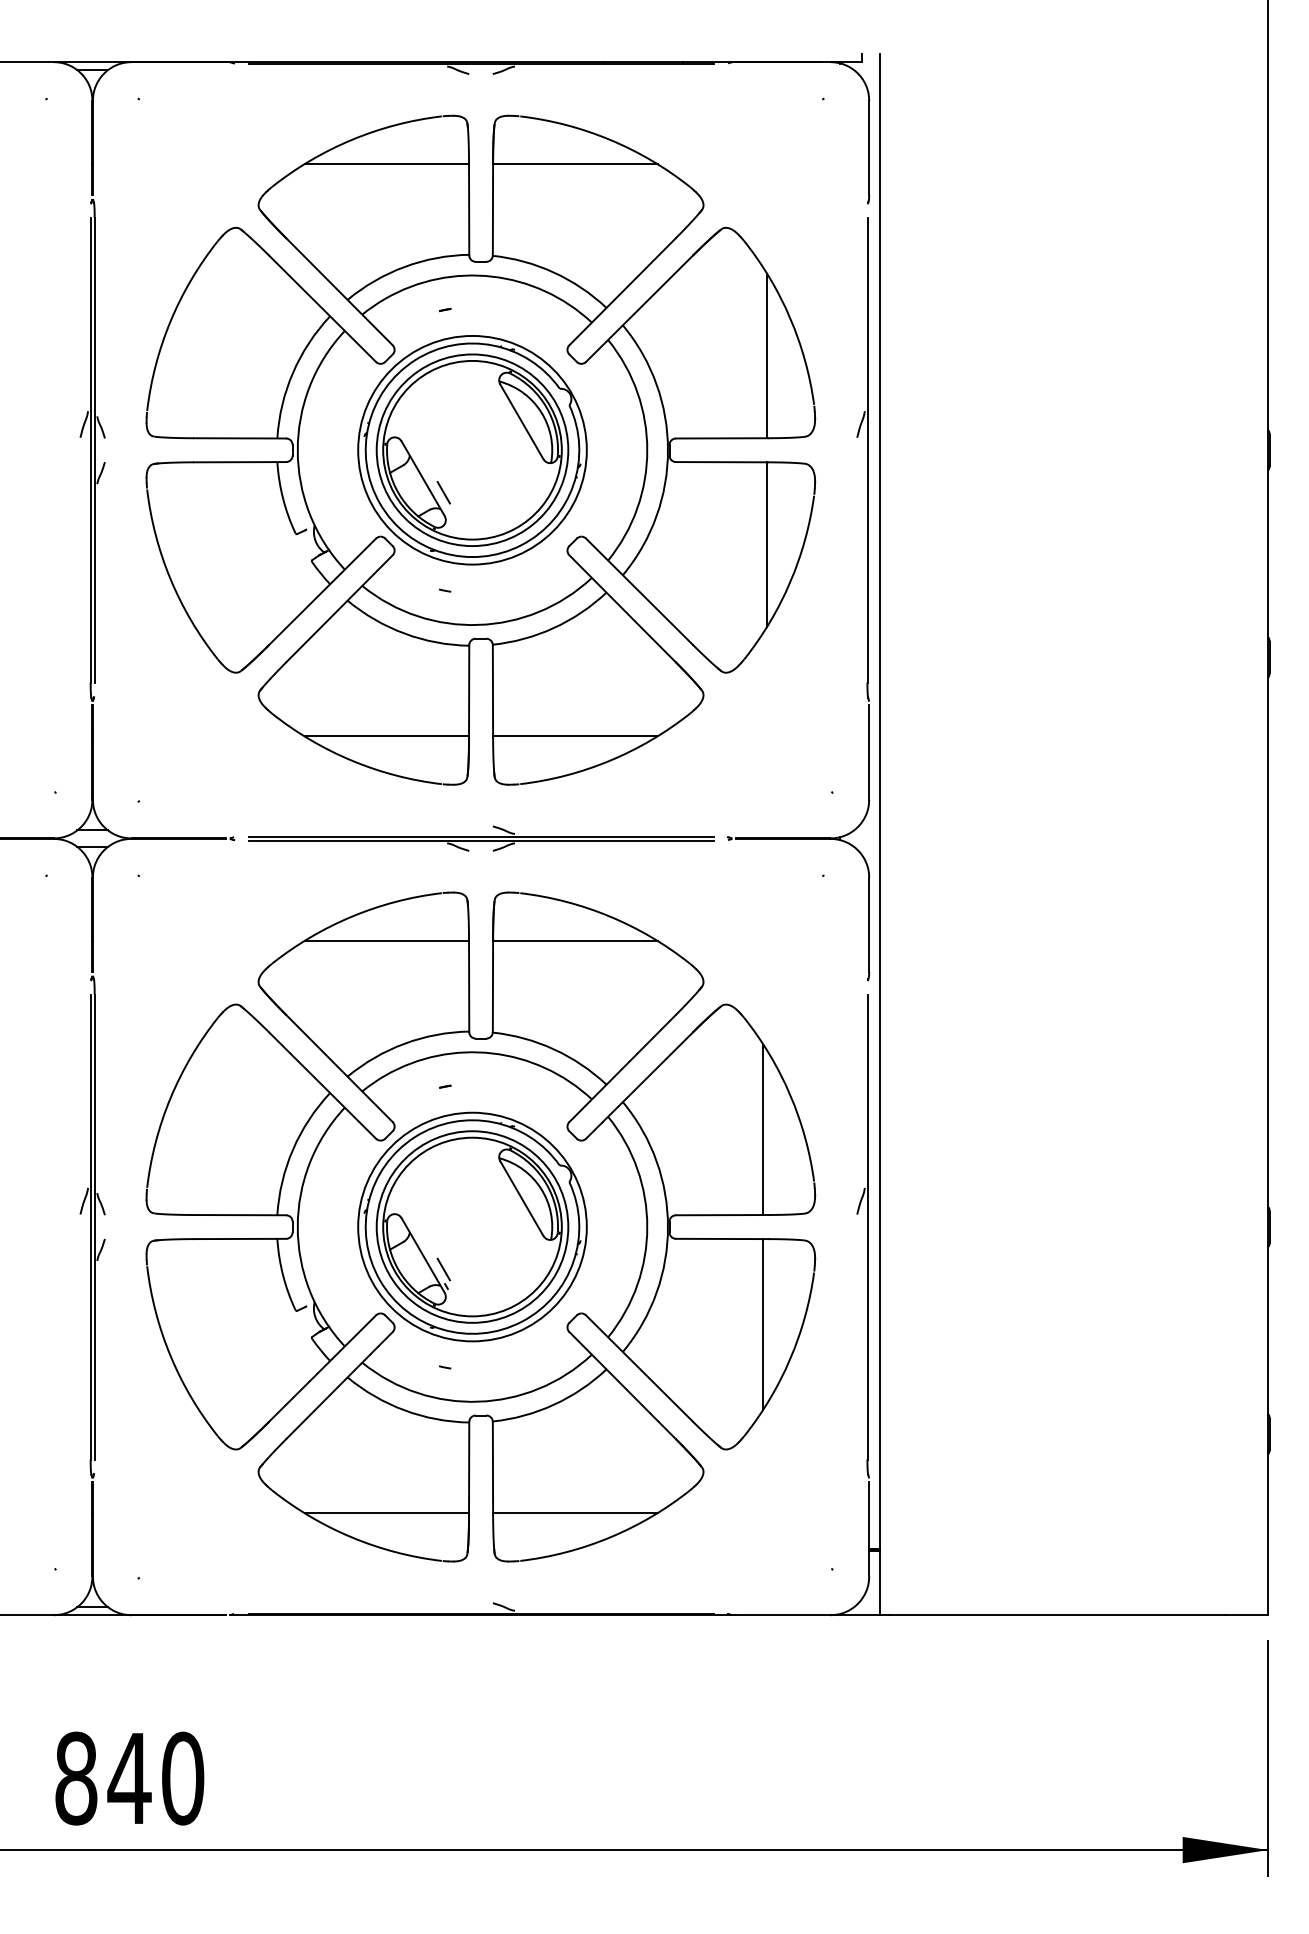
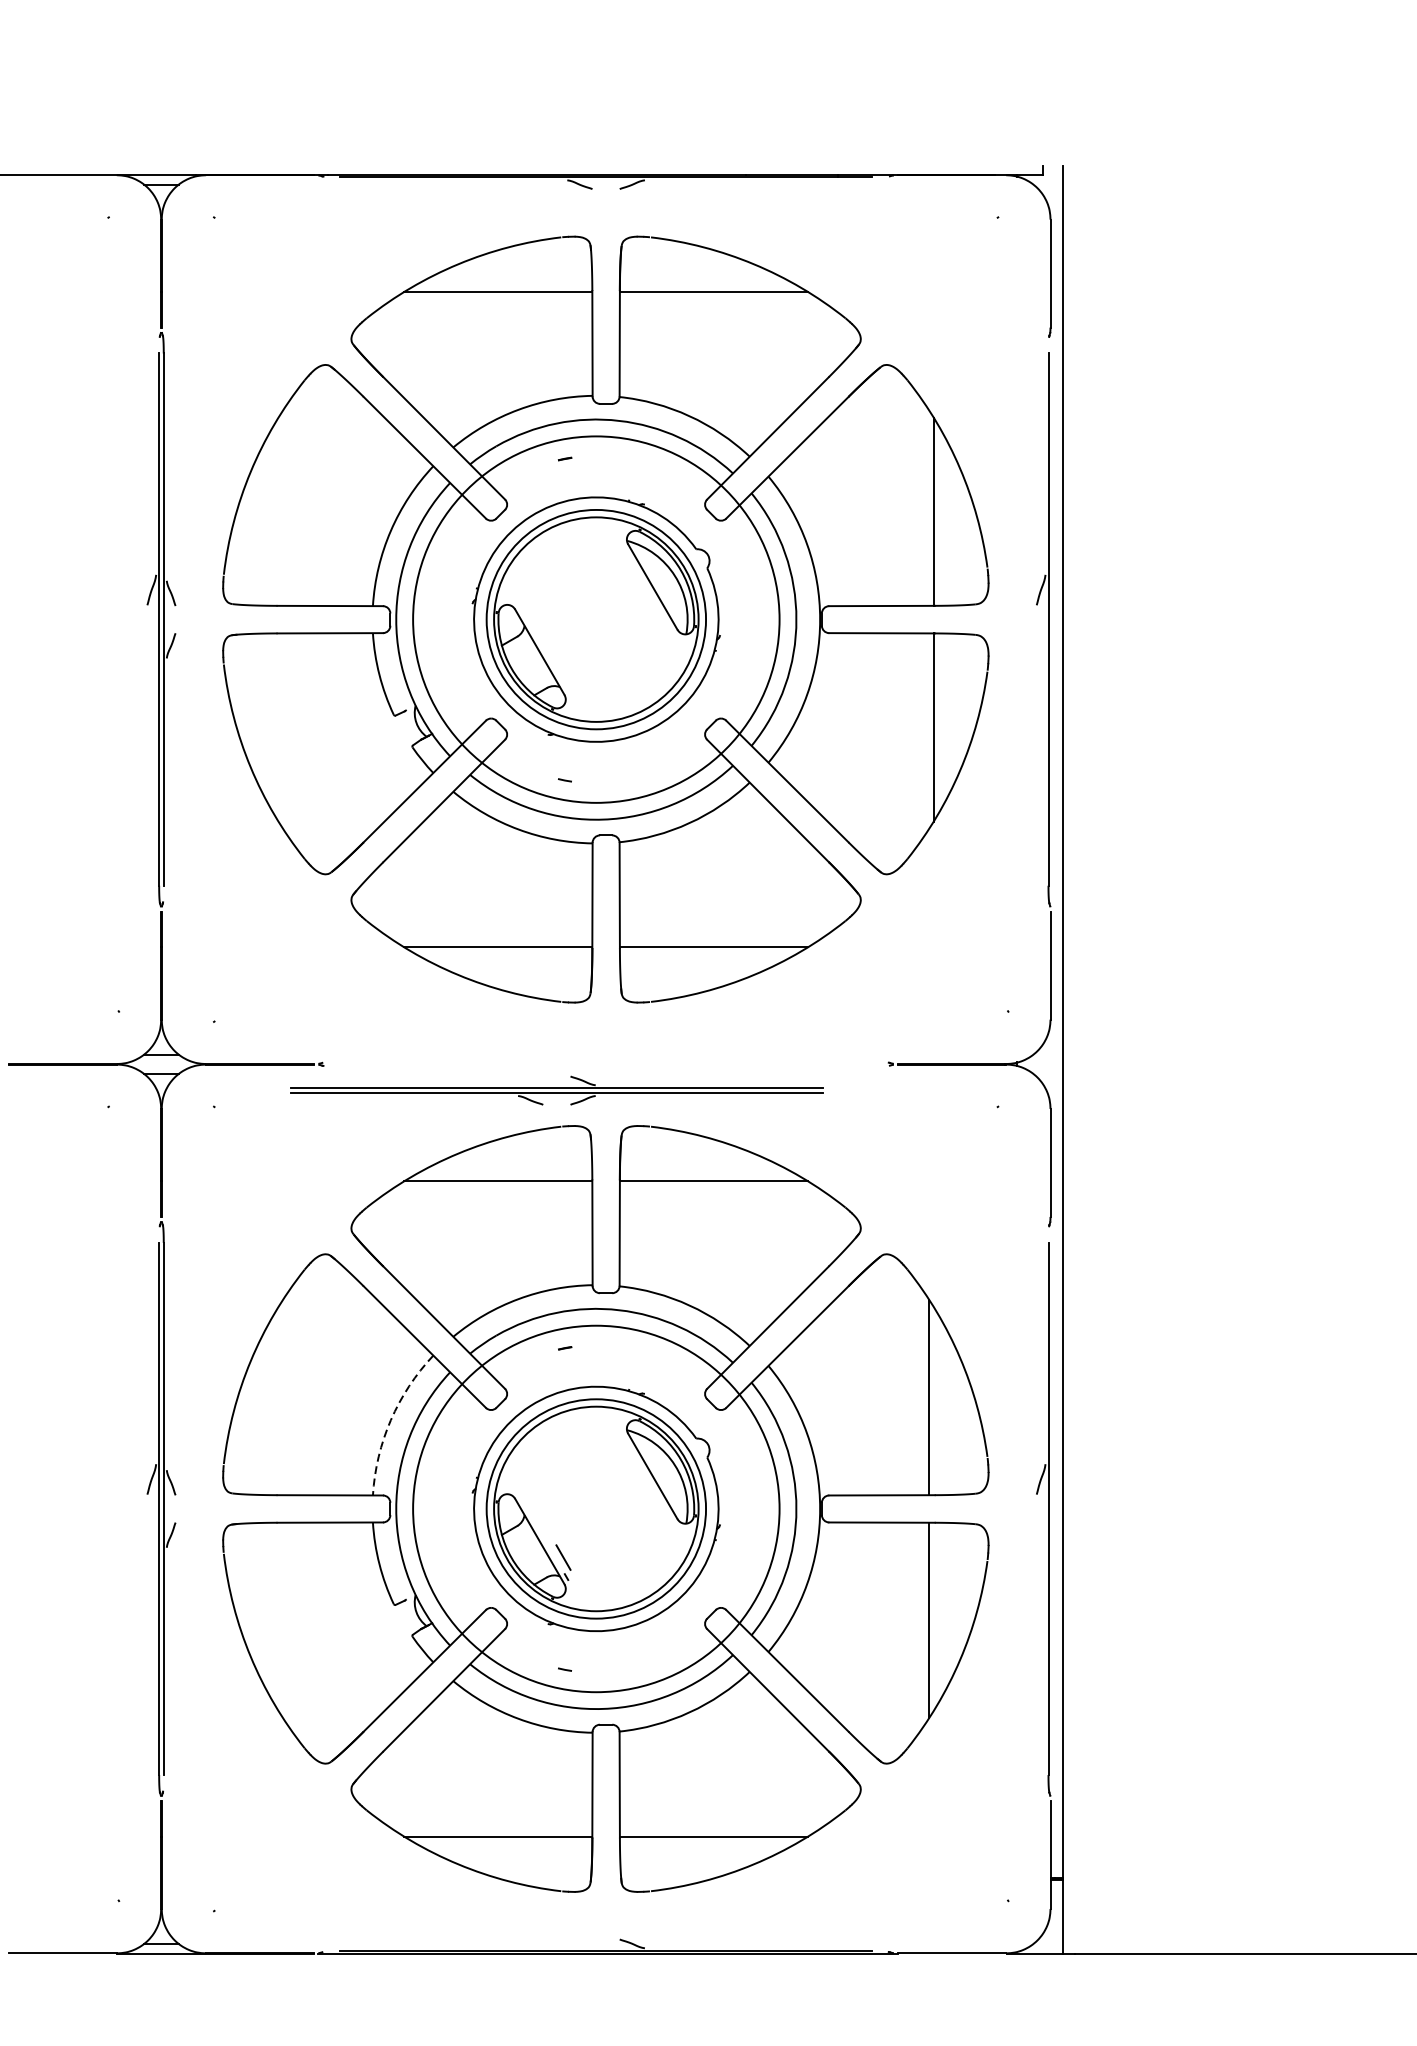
circle: (472, 449) -> (596, 618), size x1.4
line: (443, 492) -> (563, 667), removed
part: (481, 838) -> (557, 1090), moved
arc: (293, 1149) -> (391, 1420), solid -> dashed
circle: (472, 1226) -> (596, 1508), size x1.4

